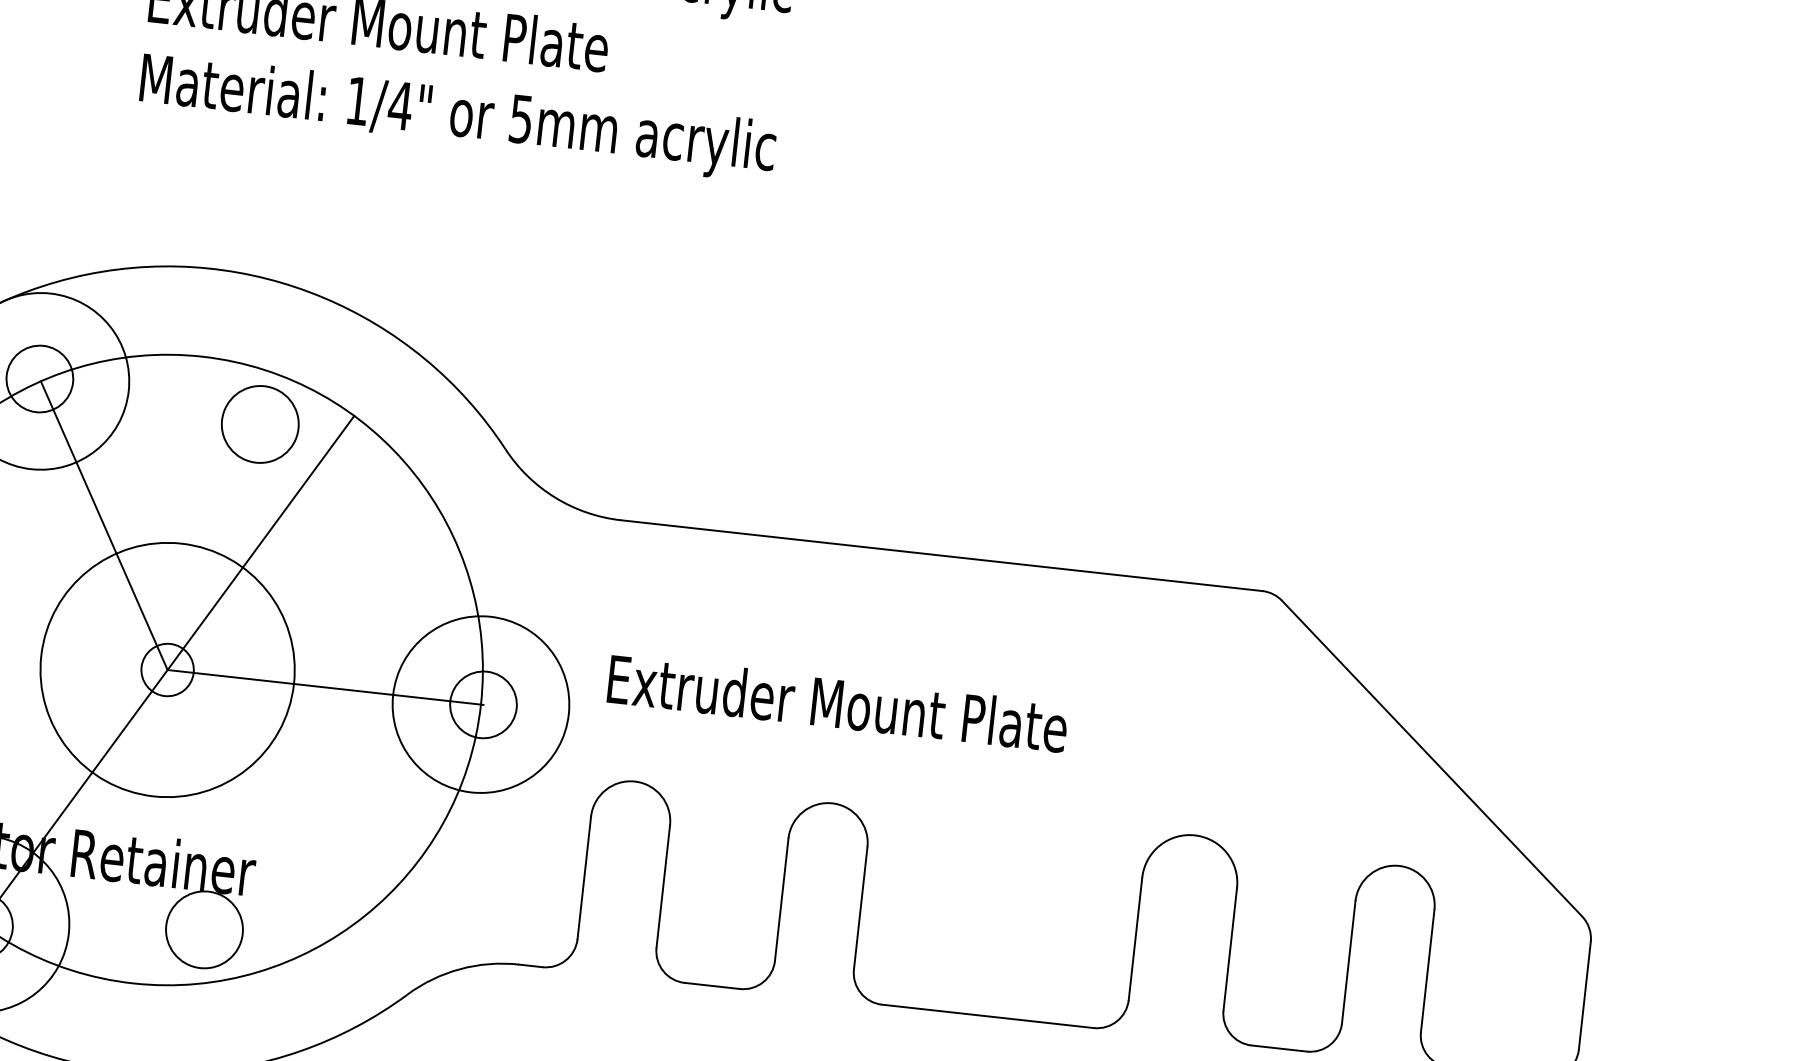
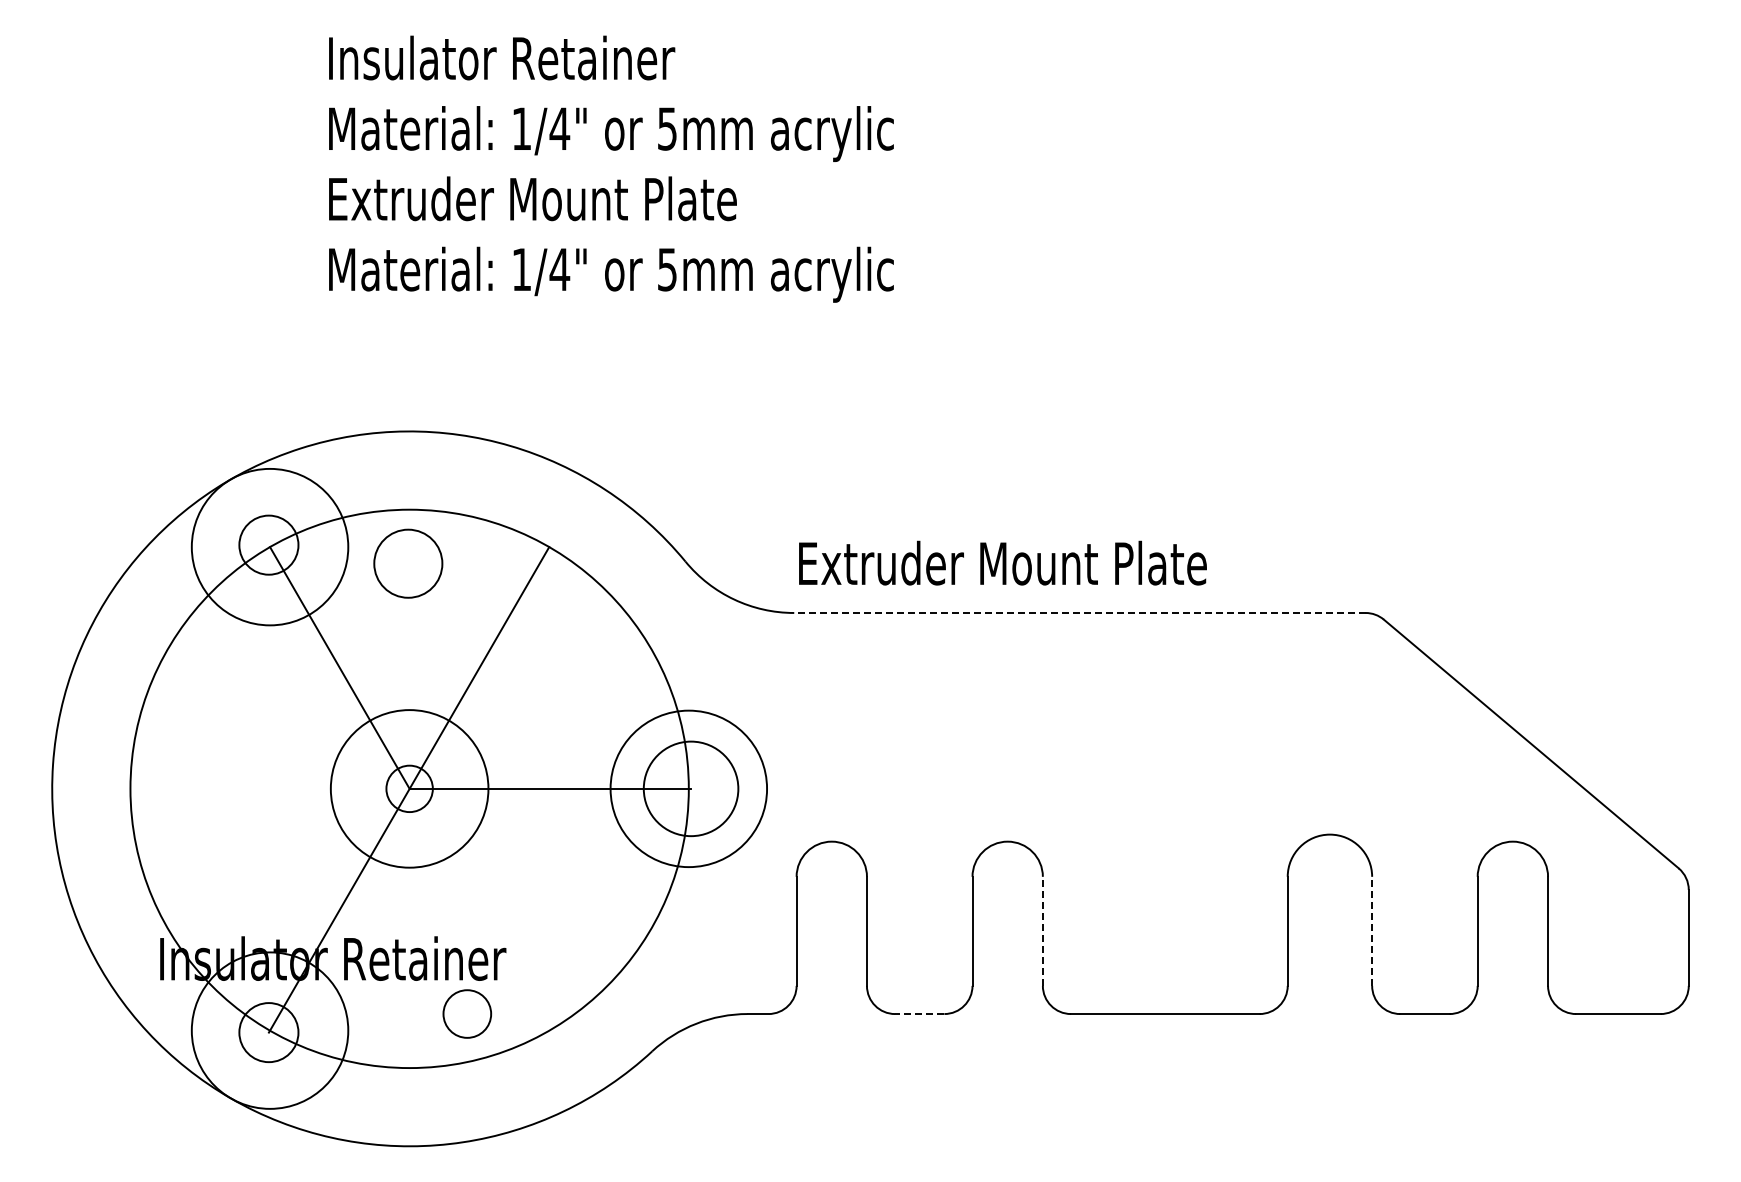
circle: (260, 424) -> (408, 563), moved
line: (941, 555) -> (1079, 612), solid -> dashed
circle: (167, 669) -> (409, 788), size x0.7
text: (837, 702) -> (1002, 562), moved
circle: (482, 704) -> (690, 788), size x1.6
line: (860, 908) -> (1042, 931), solid -> dashed
circle: (204, 929) -> (467, 1013), size x0.7
line: (1230, 949) -> (1372, 931), solid -> dashed
line: (711, 986) -> (919, 1014), solid -> dashed

